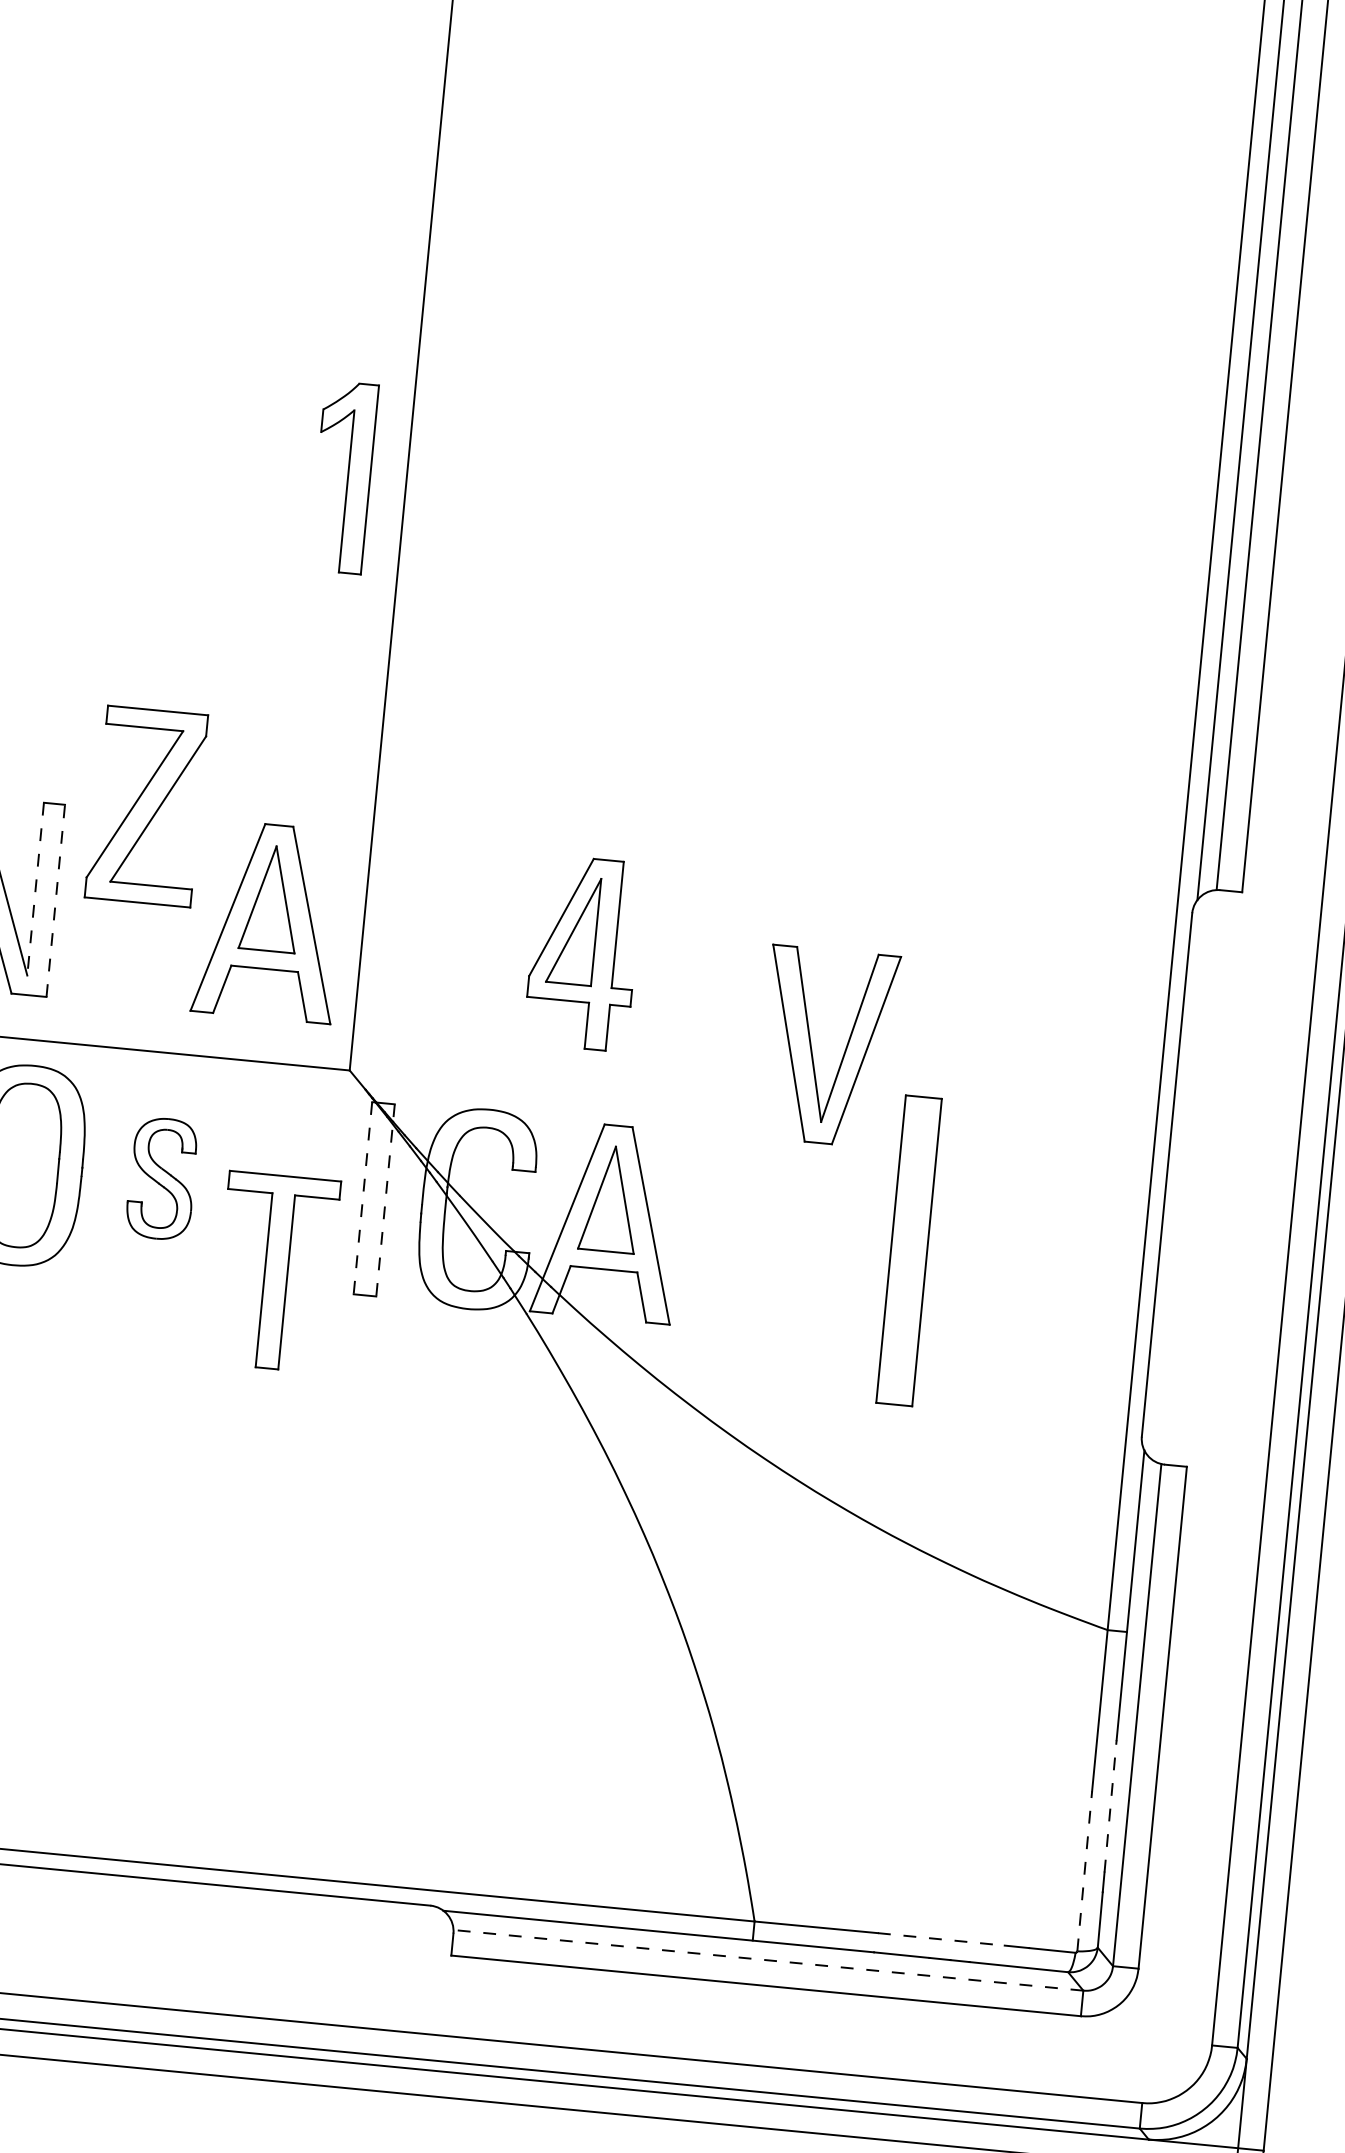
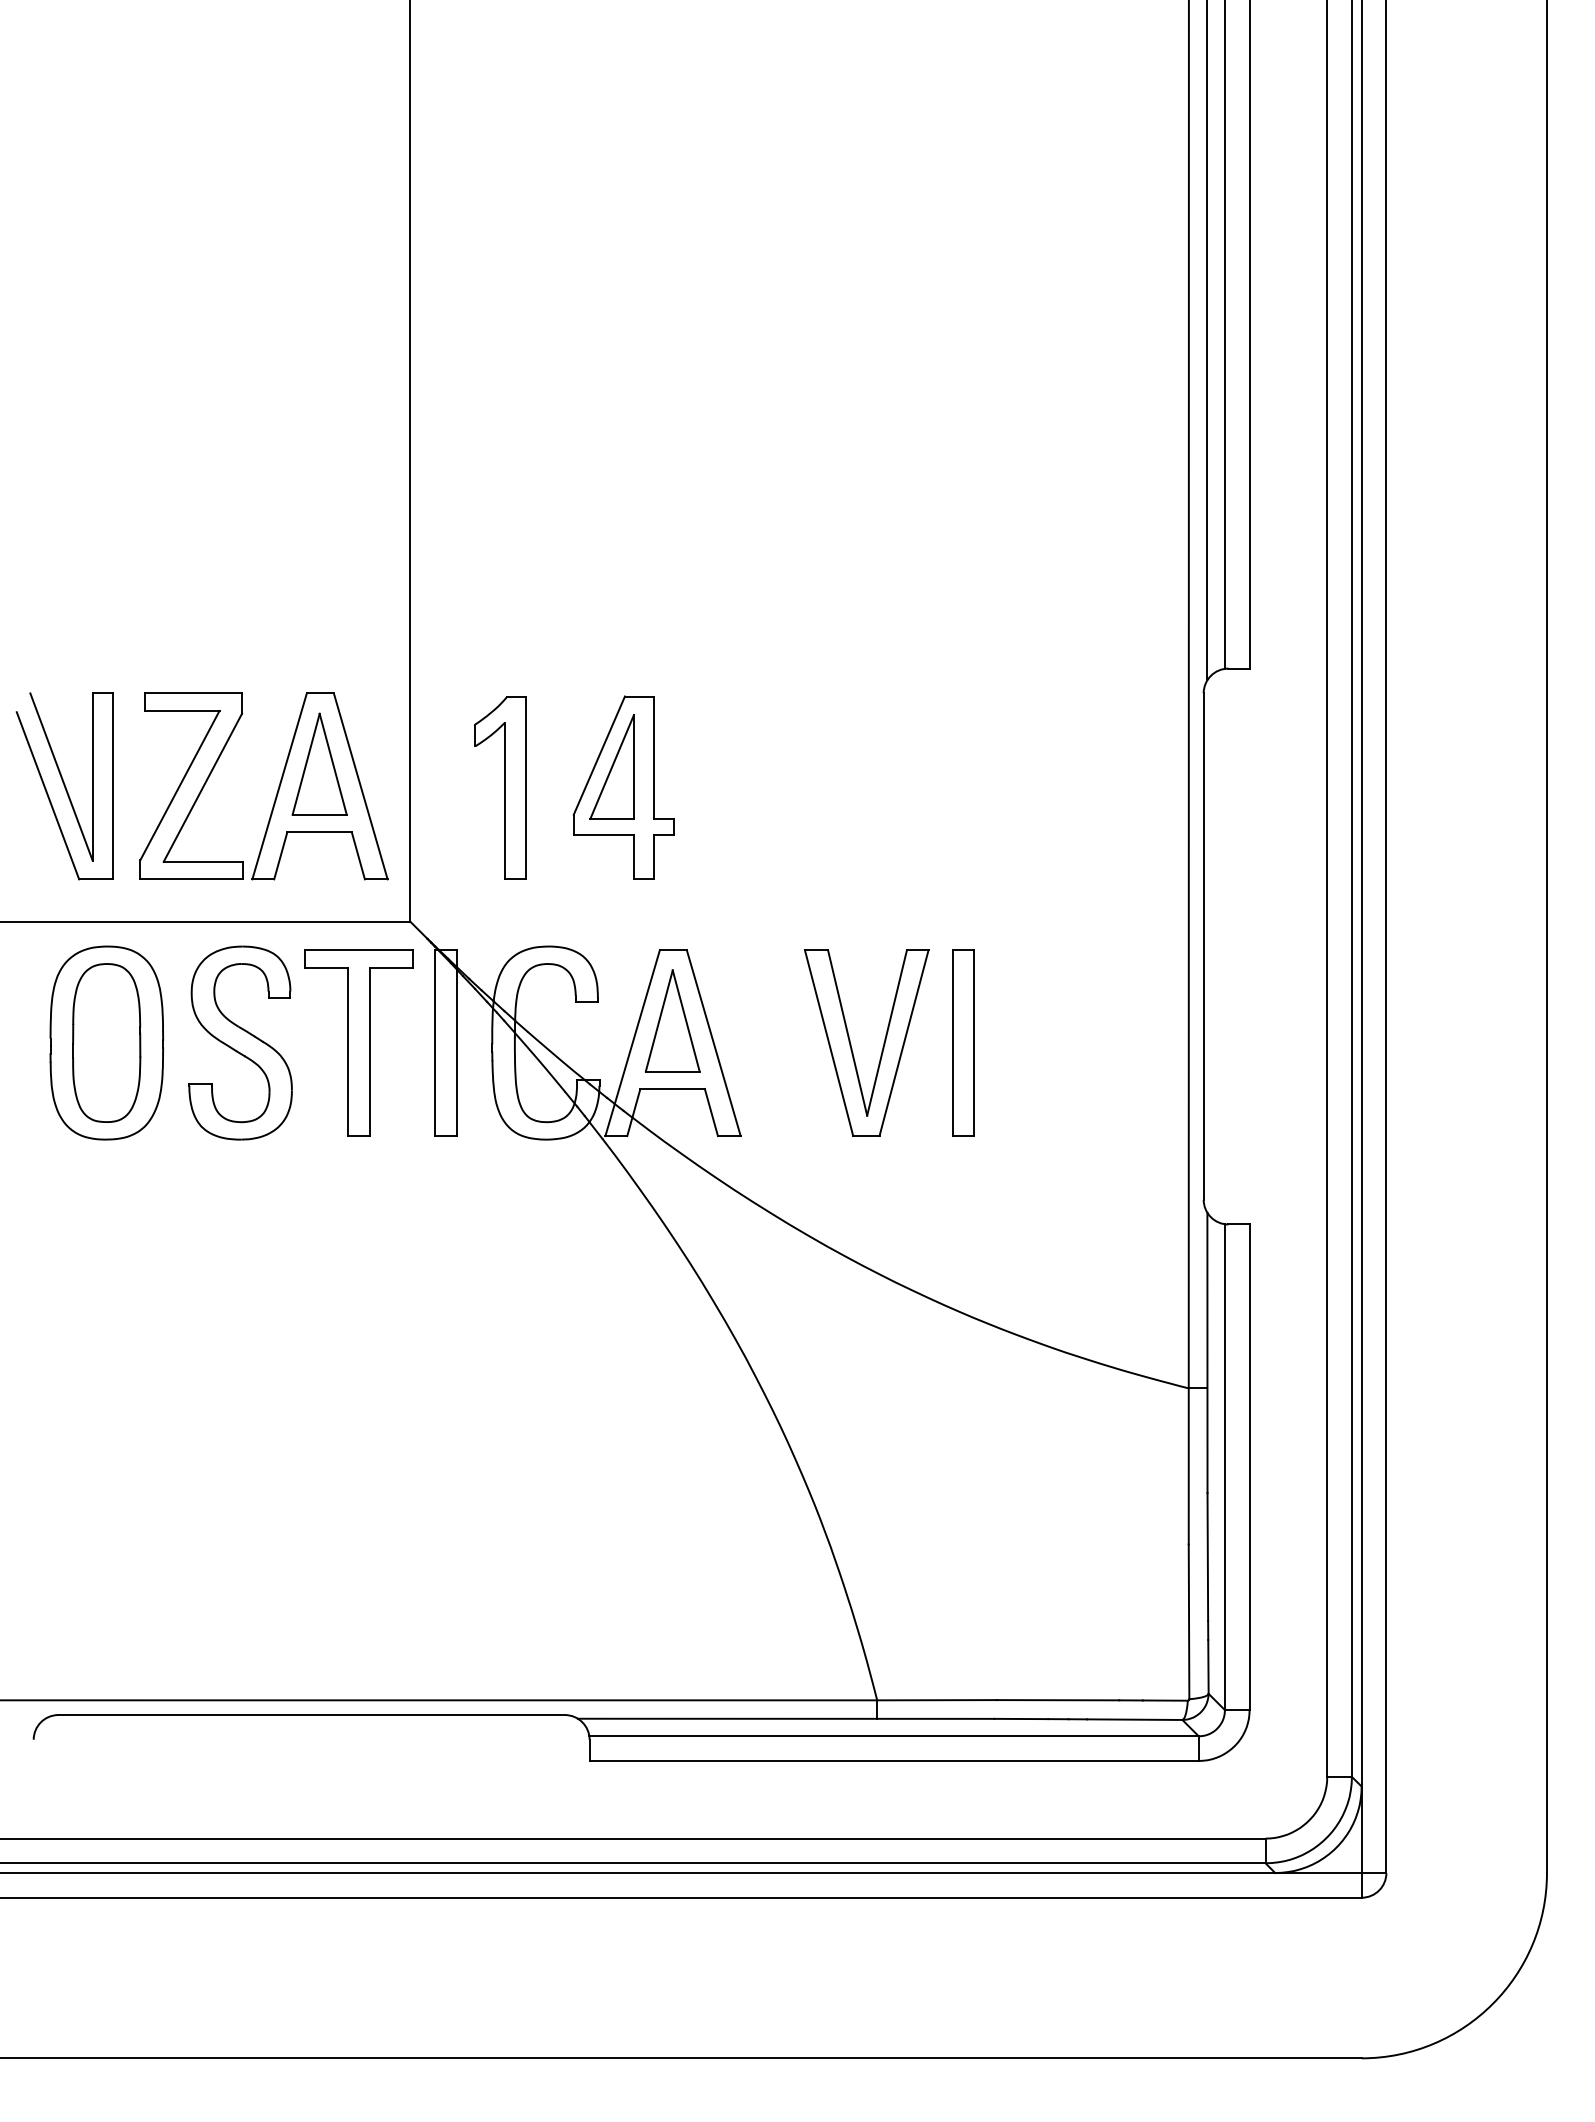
part: (343, 477) -> (500, 787), moved
part: (146, 805) -> (191, 785), moved
line: (35, 889) -> (92, 777), dashed -> solid
line: (56, 901) -> (113, 786), dashed -> solid
part: (812, 1046) -> (851, 1044), moved
part: (162, 1178) -> (240, 1042), size x1.67
line: (362, 1198) -> (434, 1043), dashed -> solid
line: (385, 1200) -> (456, 1043), dashed -> solid
part: (909, 1250) -> (963, 1042), size x0.62
part: (276, 1271) -> (358, 1042), moved
line: (1110, 1806) -> (1207, 1557), dashed -> solid
line: (1085, 1871) -> (1189, 1621), dashed -> solid
line: (941, 1939) -> (1058, 1700), dashed -> solid
line: (768, 1960) -> (894, 1736), dashed -> solid

